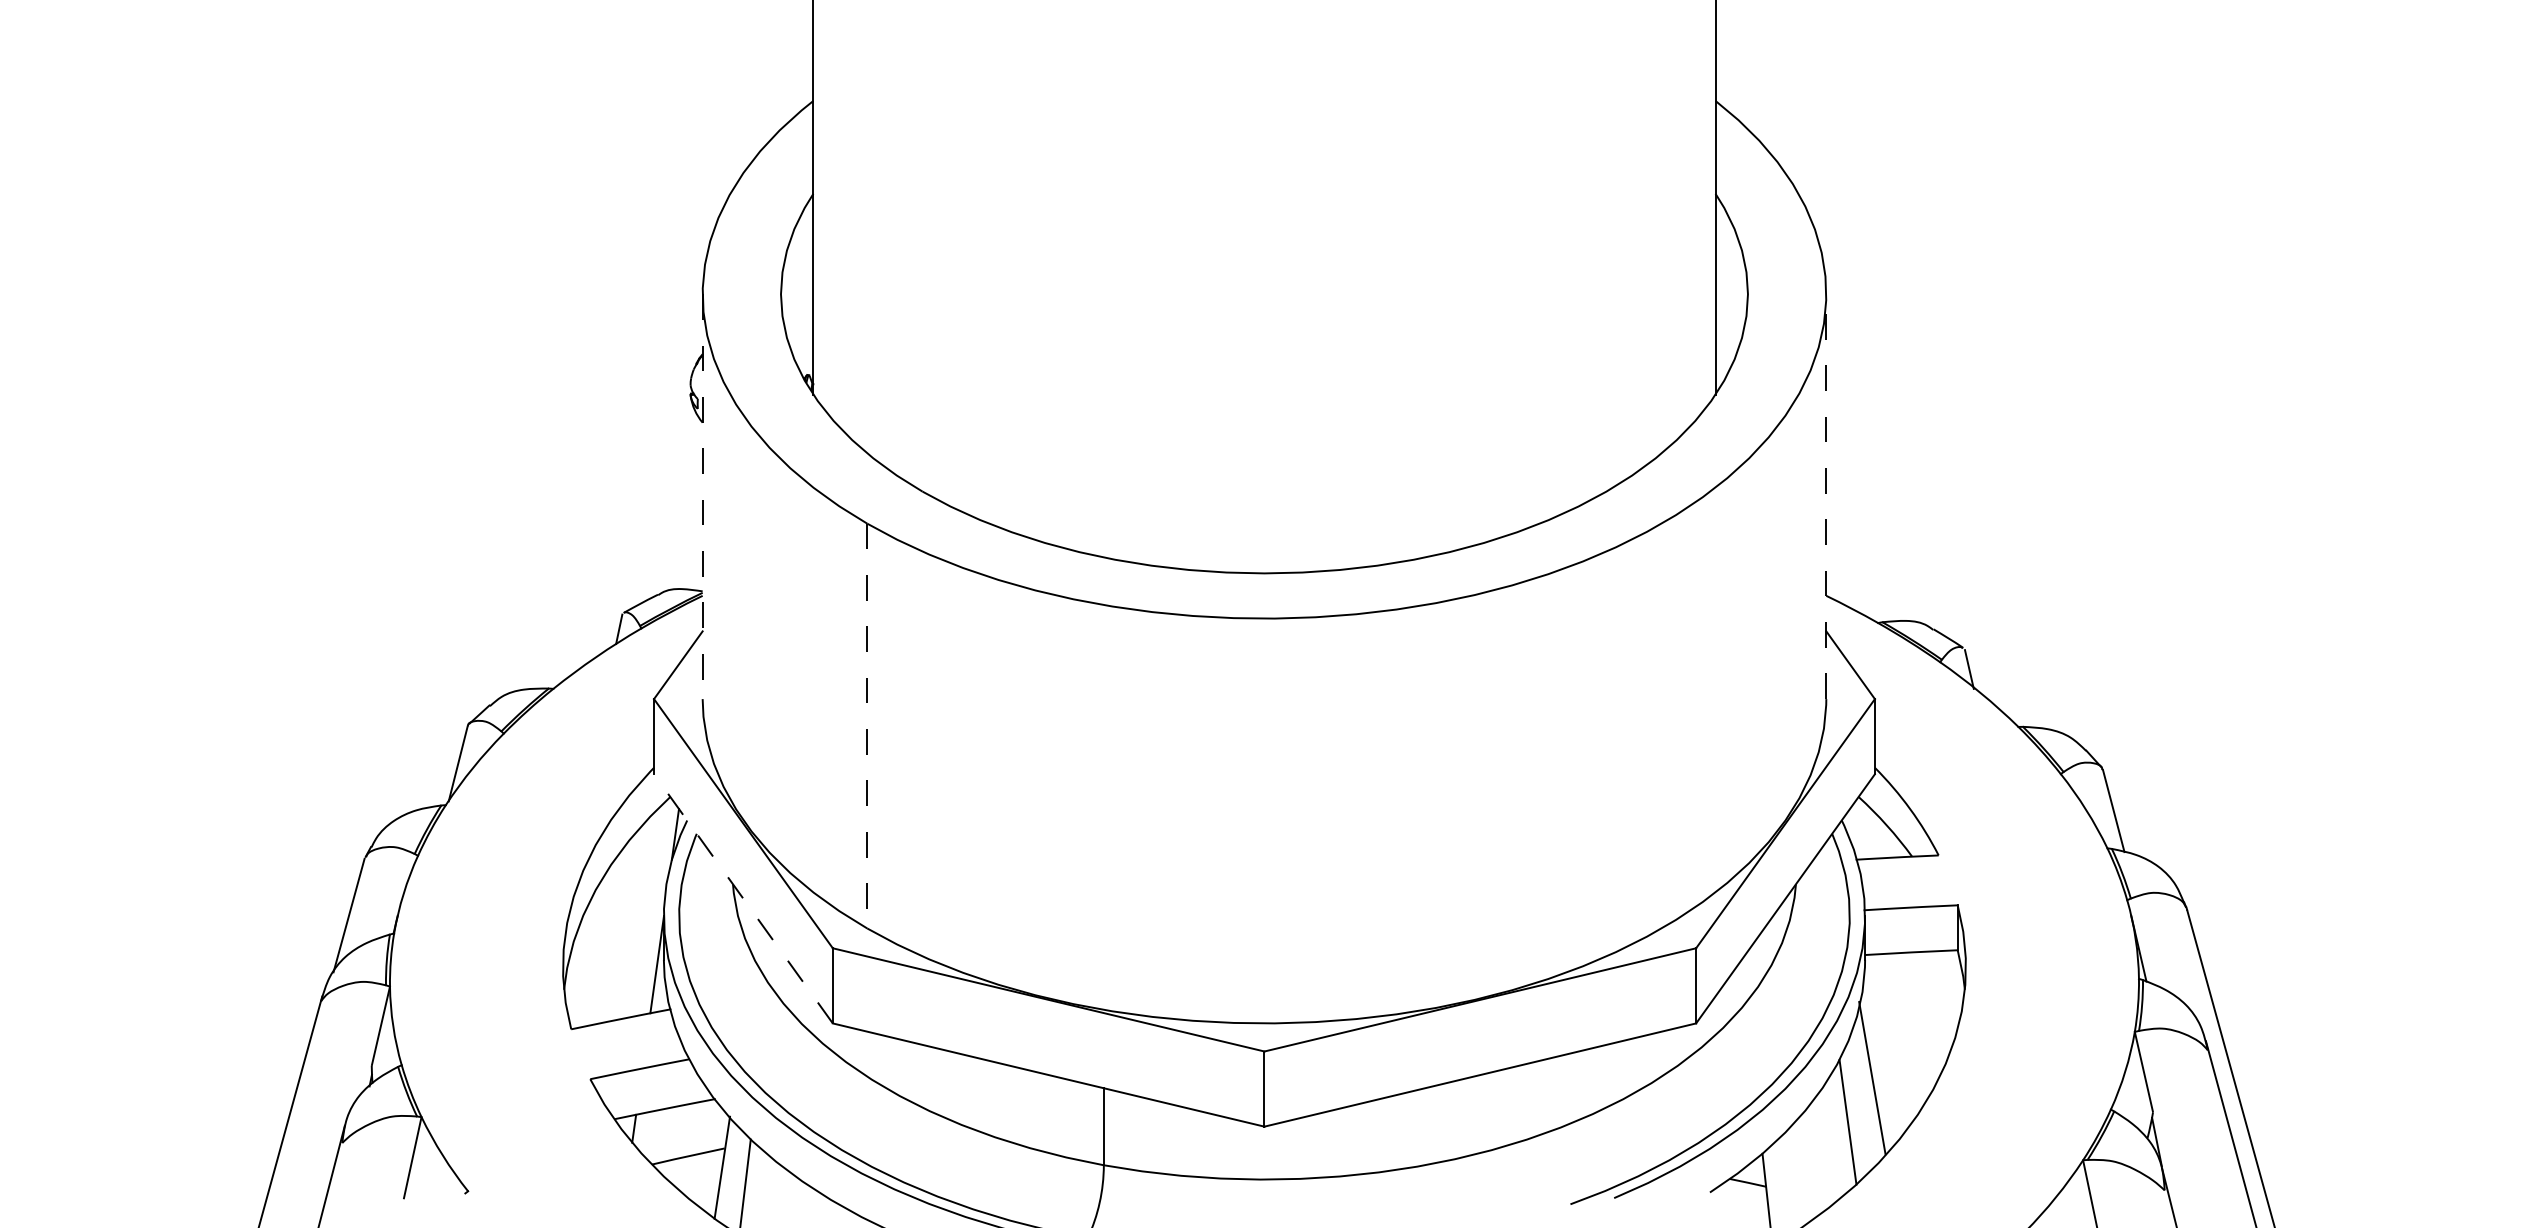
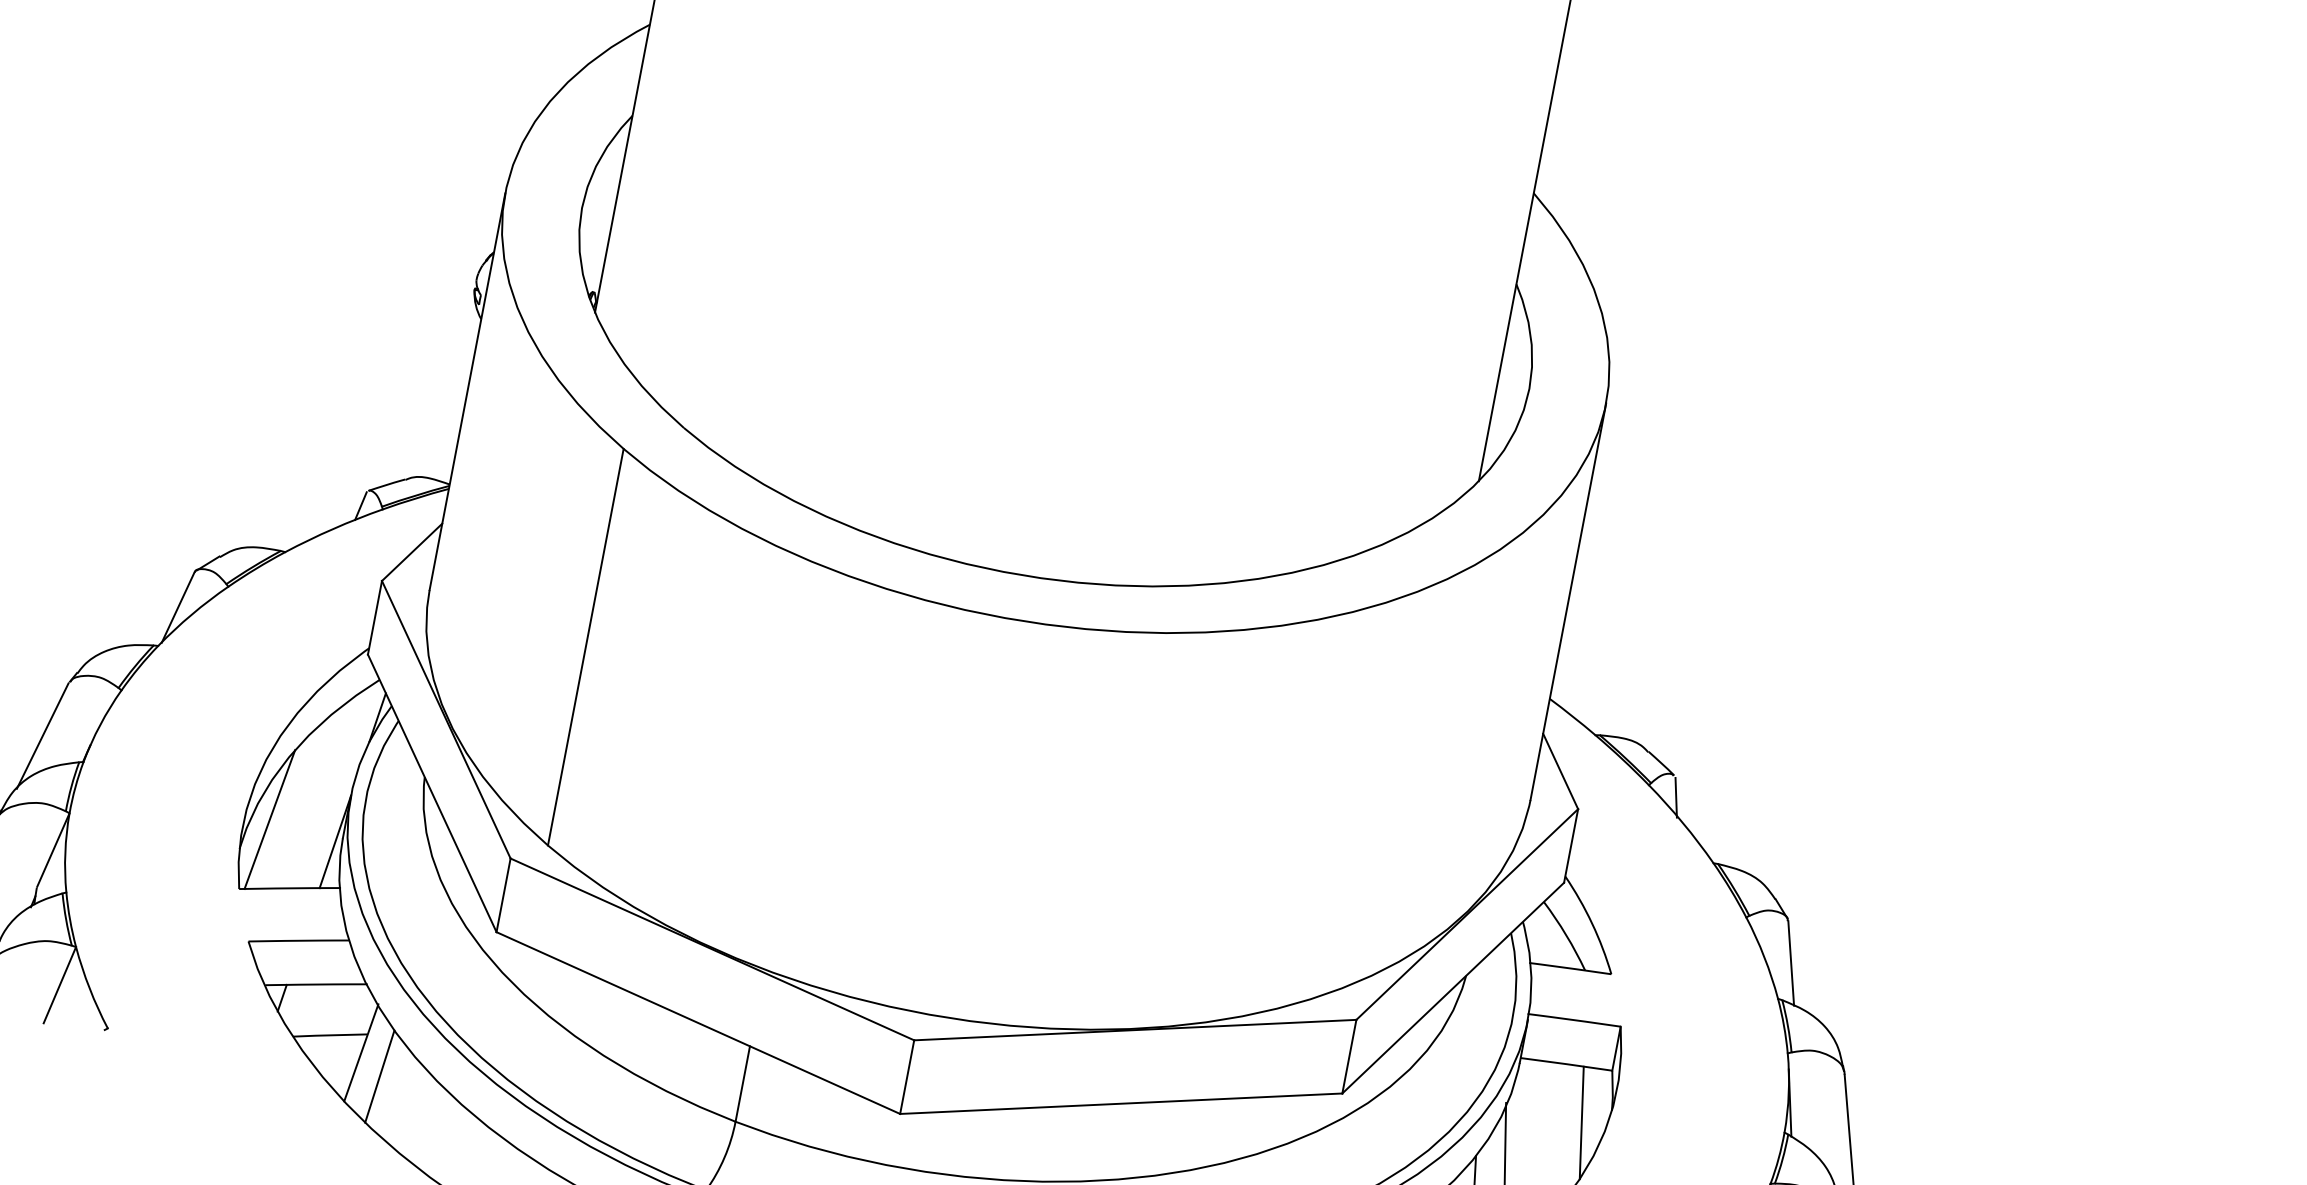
line: (1826, 496) -> (1568, 601), dashed -> solid
line: (702, 497) -> (467, 392), dashed -> solid
line: (867, 726) -> (586, 647), dashed -> solid
line: (743, 898) -> (432, 793), dashed -> solid
line: (588, 954) -> (270, 818), added
line: (1937, 1007) -> (1581, 1123), added

